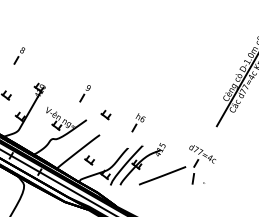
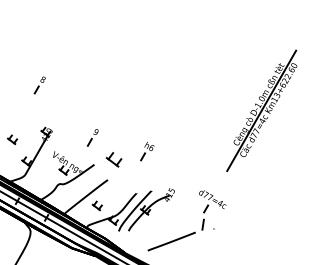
part: (19, 56) -> (39, 85), moved
part: (105, 114) -> (113, 159), size x1.6
part: (138, 122) -> (147, 151), moved
line: (162, 175) -> (171, 241), moved

